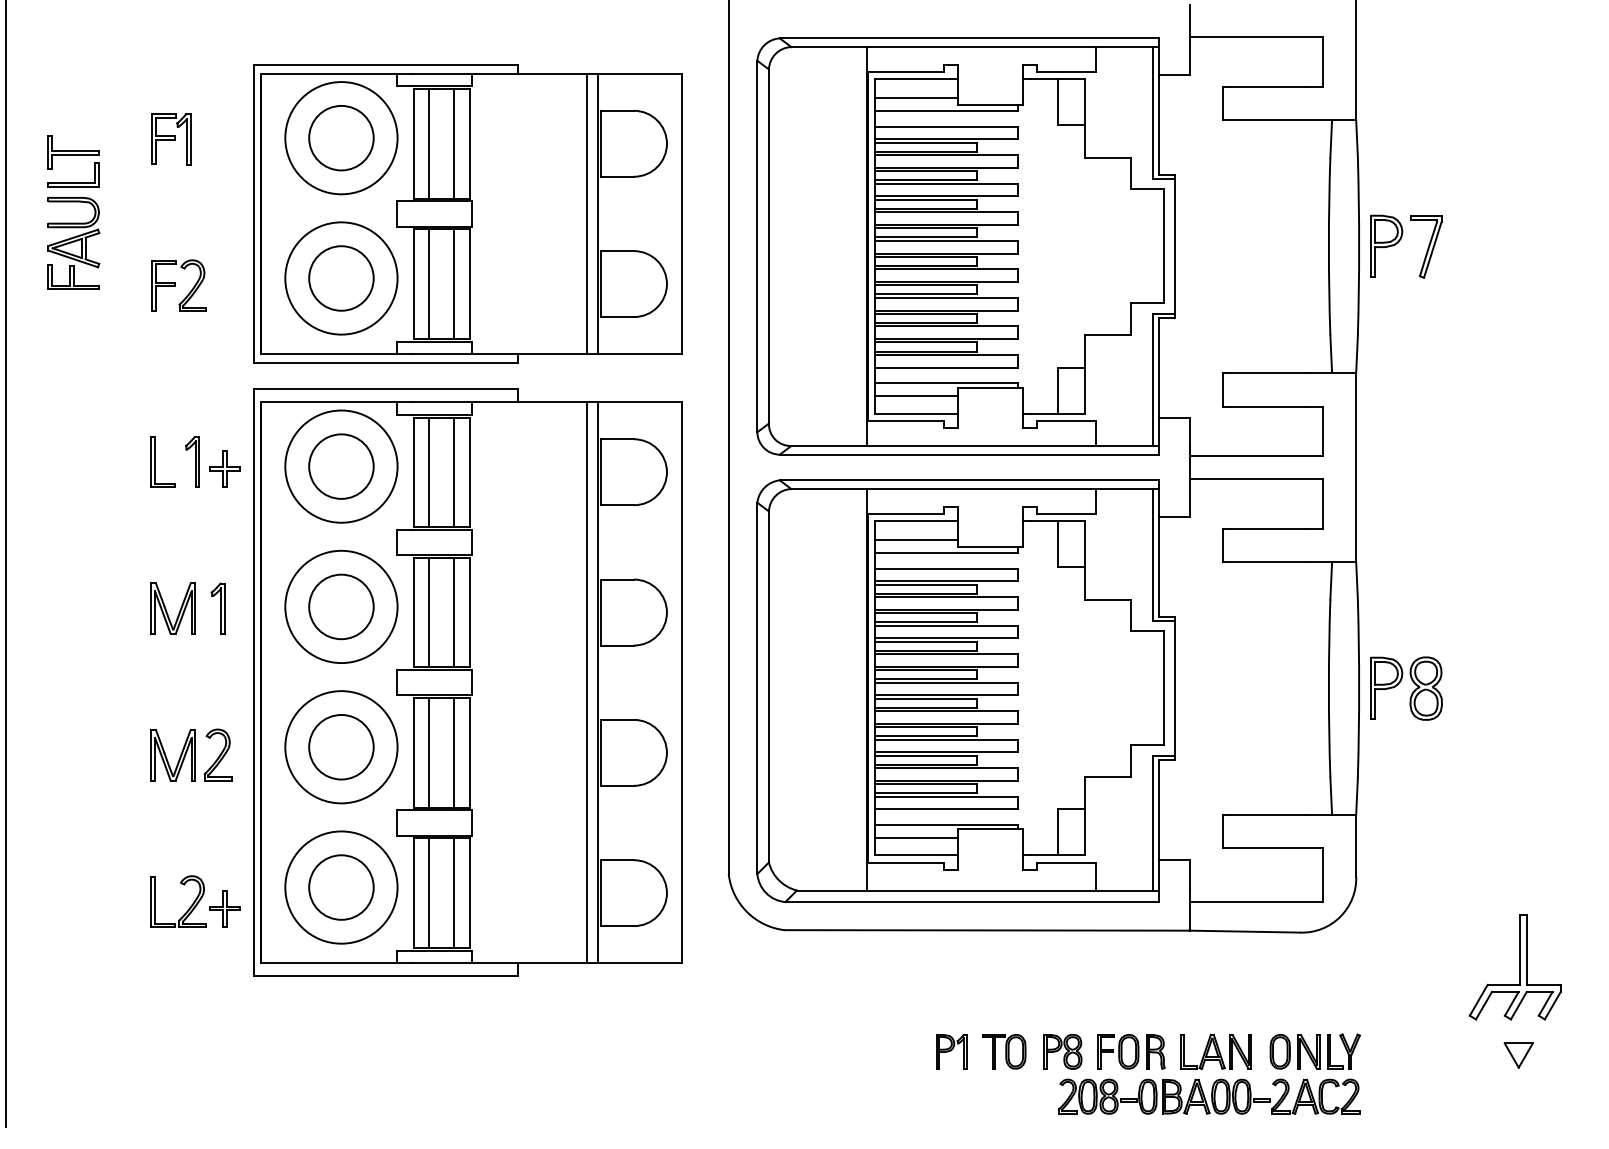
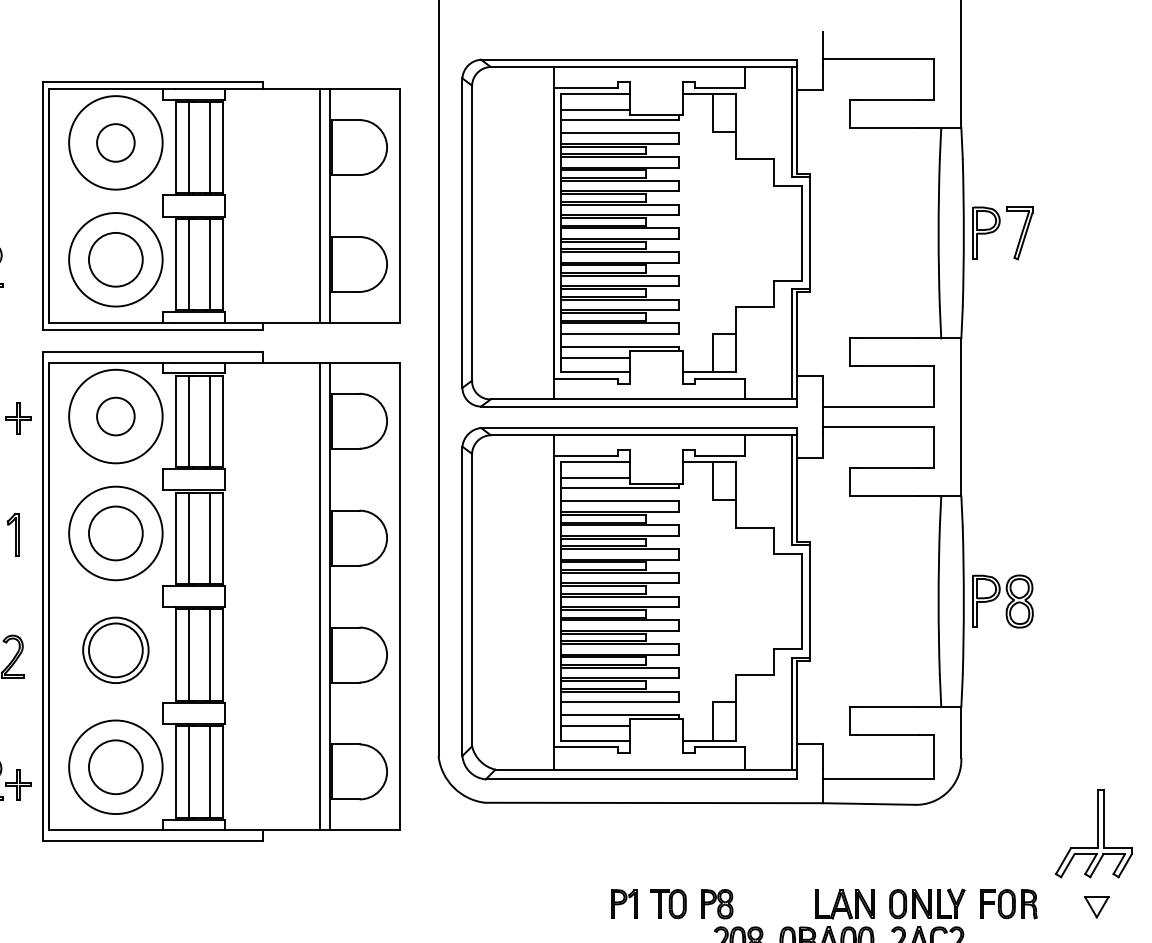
circle: (341, 138) -> (115, 143), size x0.7
circle: (341, 466) -> (115, 416), size x0.7
circle: (341, 747) -> (115, 650), size x0.7
part: (1131, 1051) -> (1009, 903), moved

